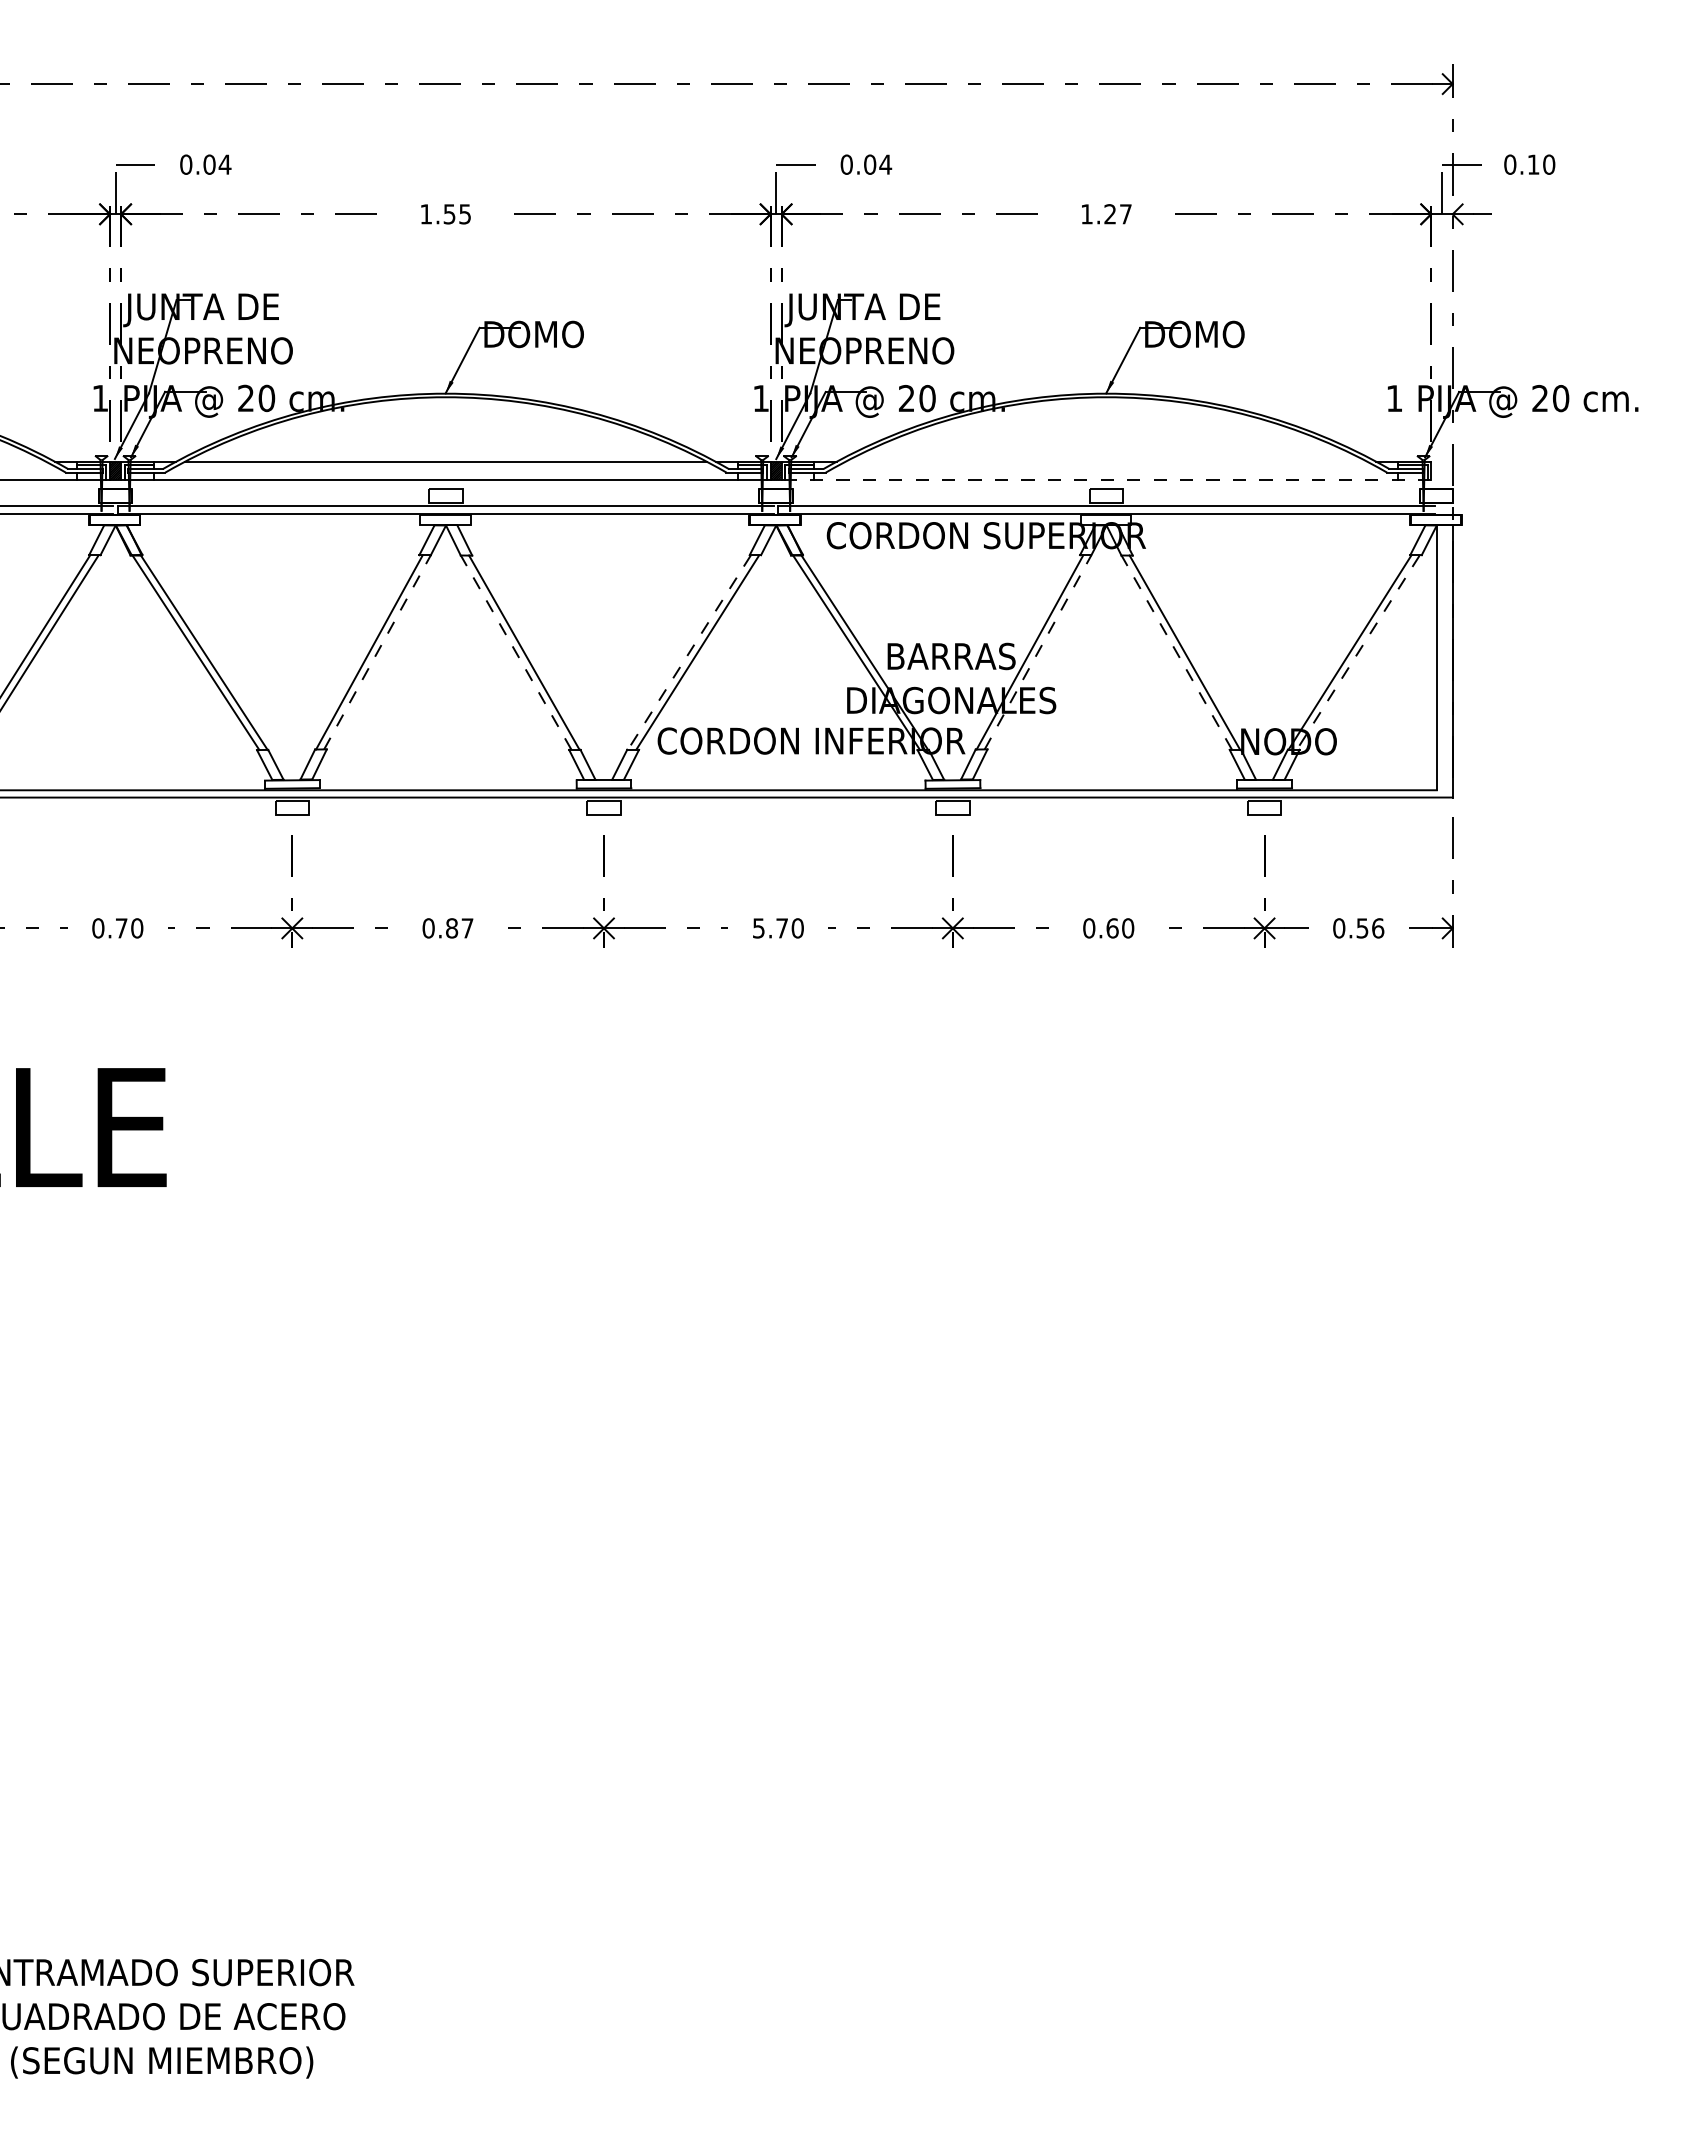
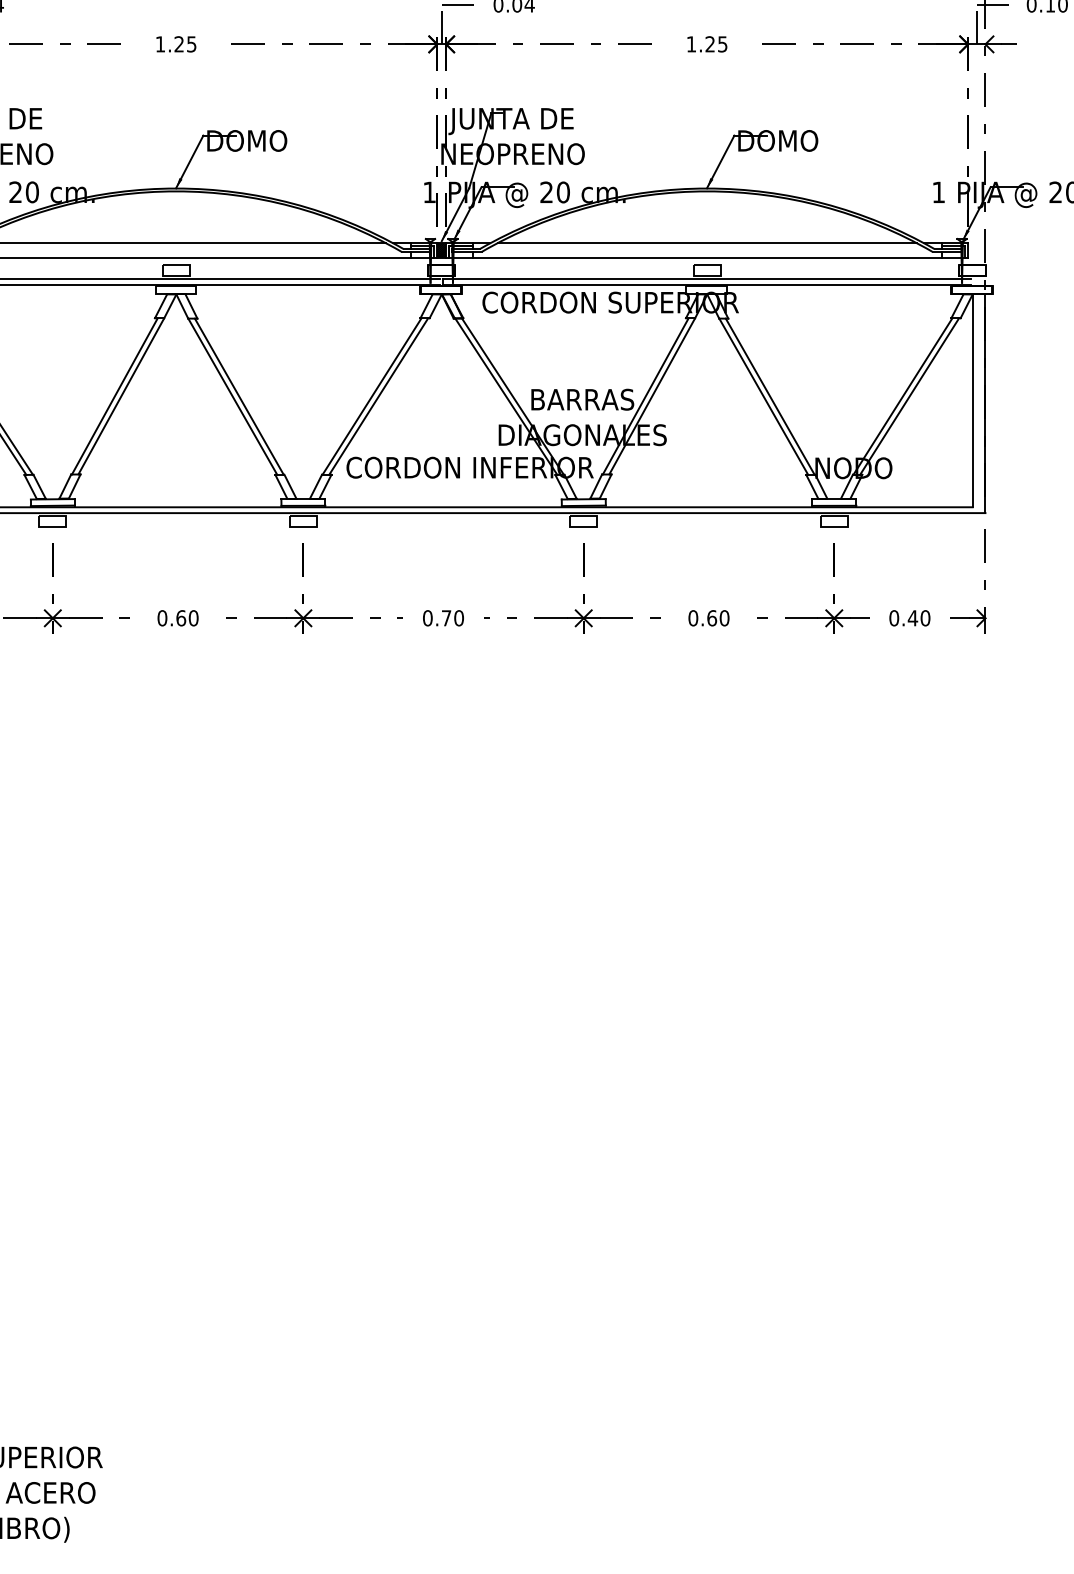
text: (449, 214) -> (179, 44), 1.55 -> 1.25
text: (1125, 214) -> (722, 44), 1.27 -> 1.25
line: (1106, 461) -> (707, 243), added
line: (1106, 480) -> (707, 258), dashed -> solid
line: (377, 652) -> (121, 396), dashed -> solid
line: (516, 652) -> (233, 396), dashed -> solid
line: (1038, 652) -> (652, 396), dashed -> solid
line: (1176, 652) -> (763, 396), dashed -> solid
line: (1358, 652) -> (909, 396), dashed -> solid
line: (689, 653) -> (372, 397), dashed -> solid
text: (459, 928) -> (187, 618), 0.87 -> 0.60
text: (758, 928) -> (427, 618), 5.70 -> 0.70
text: (1370, 928) -> (919, 618), 0.56 -> 0.40

